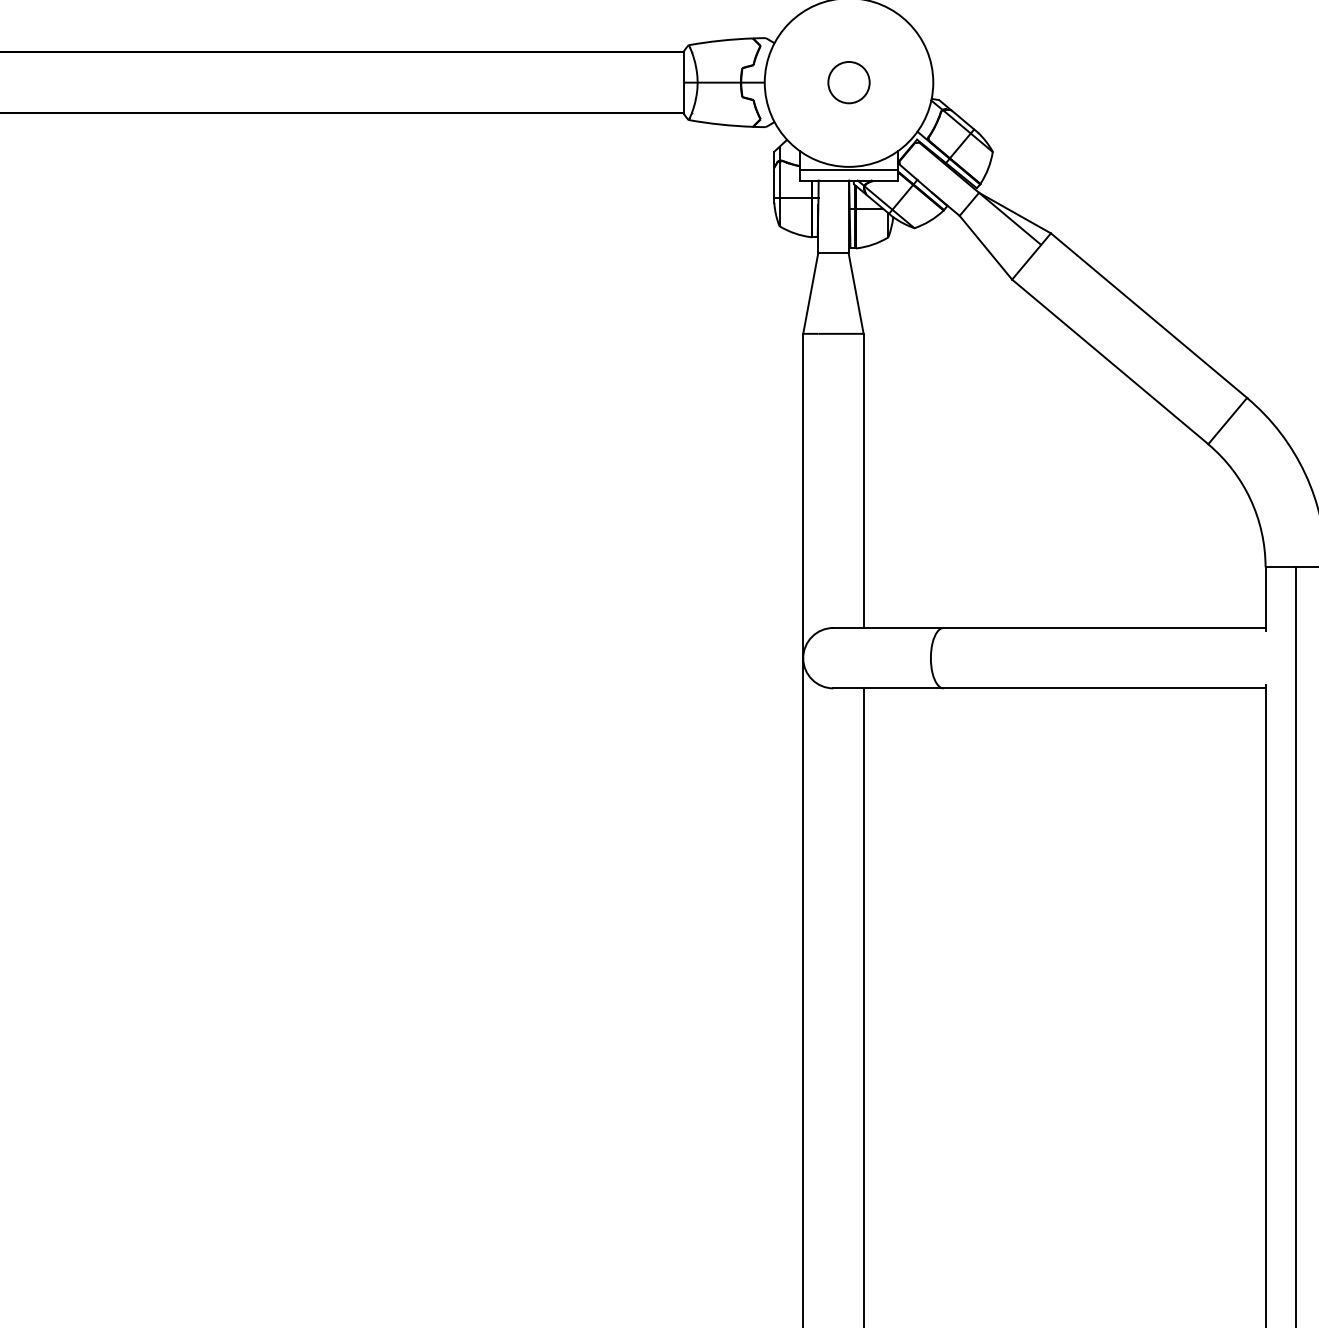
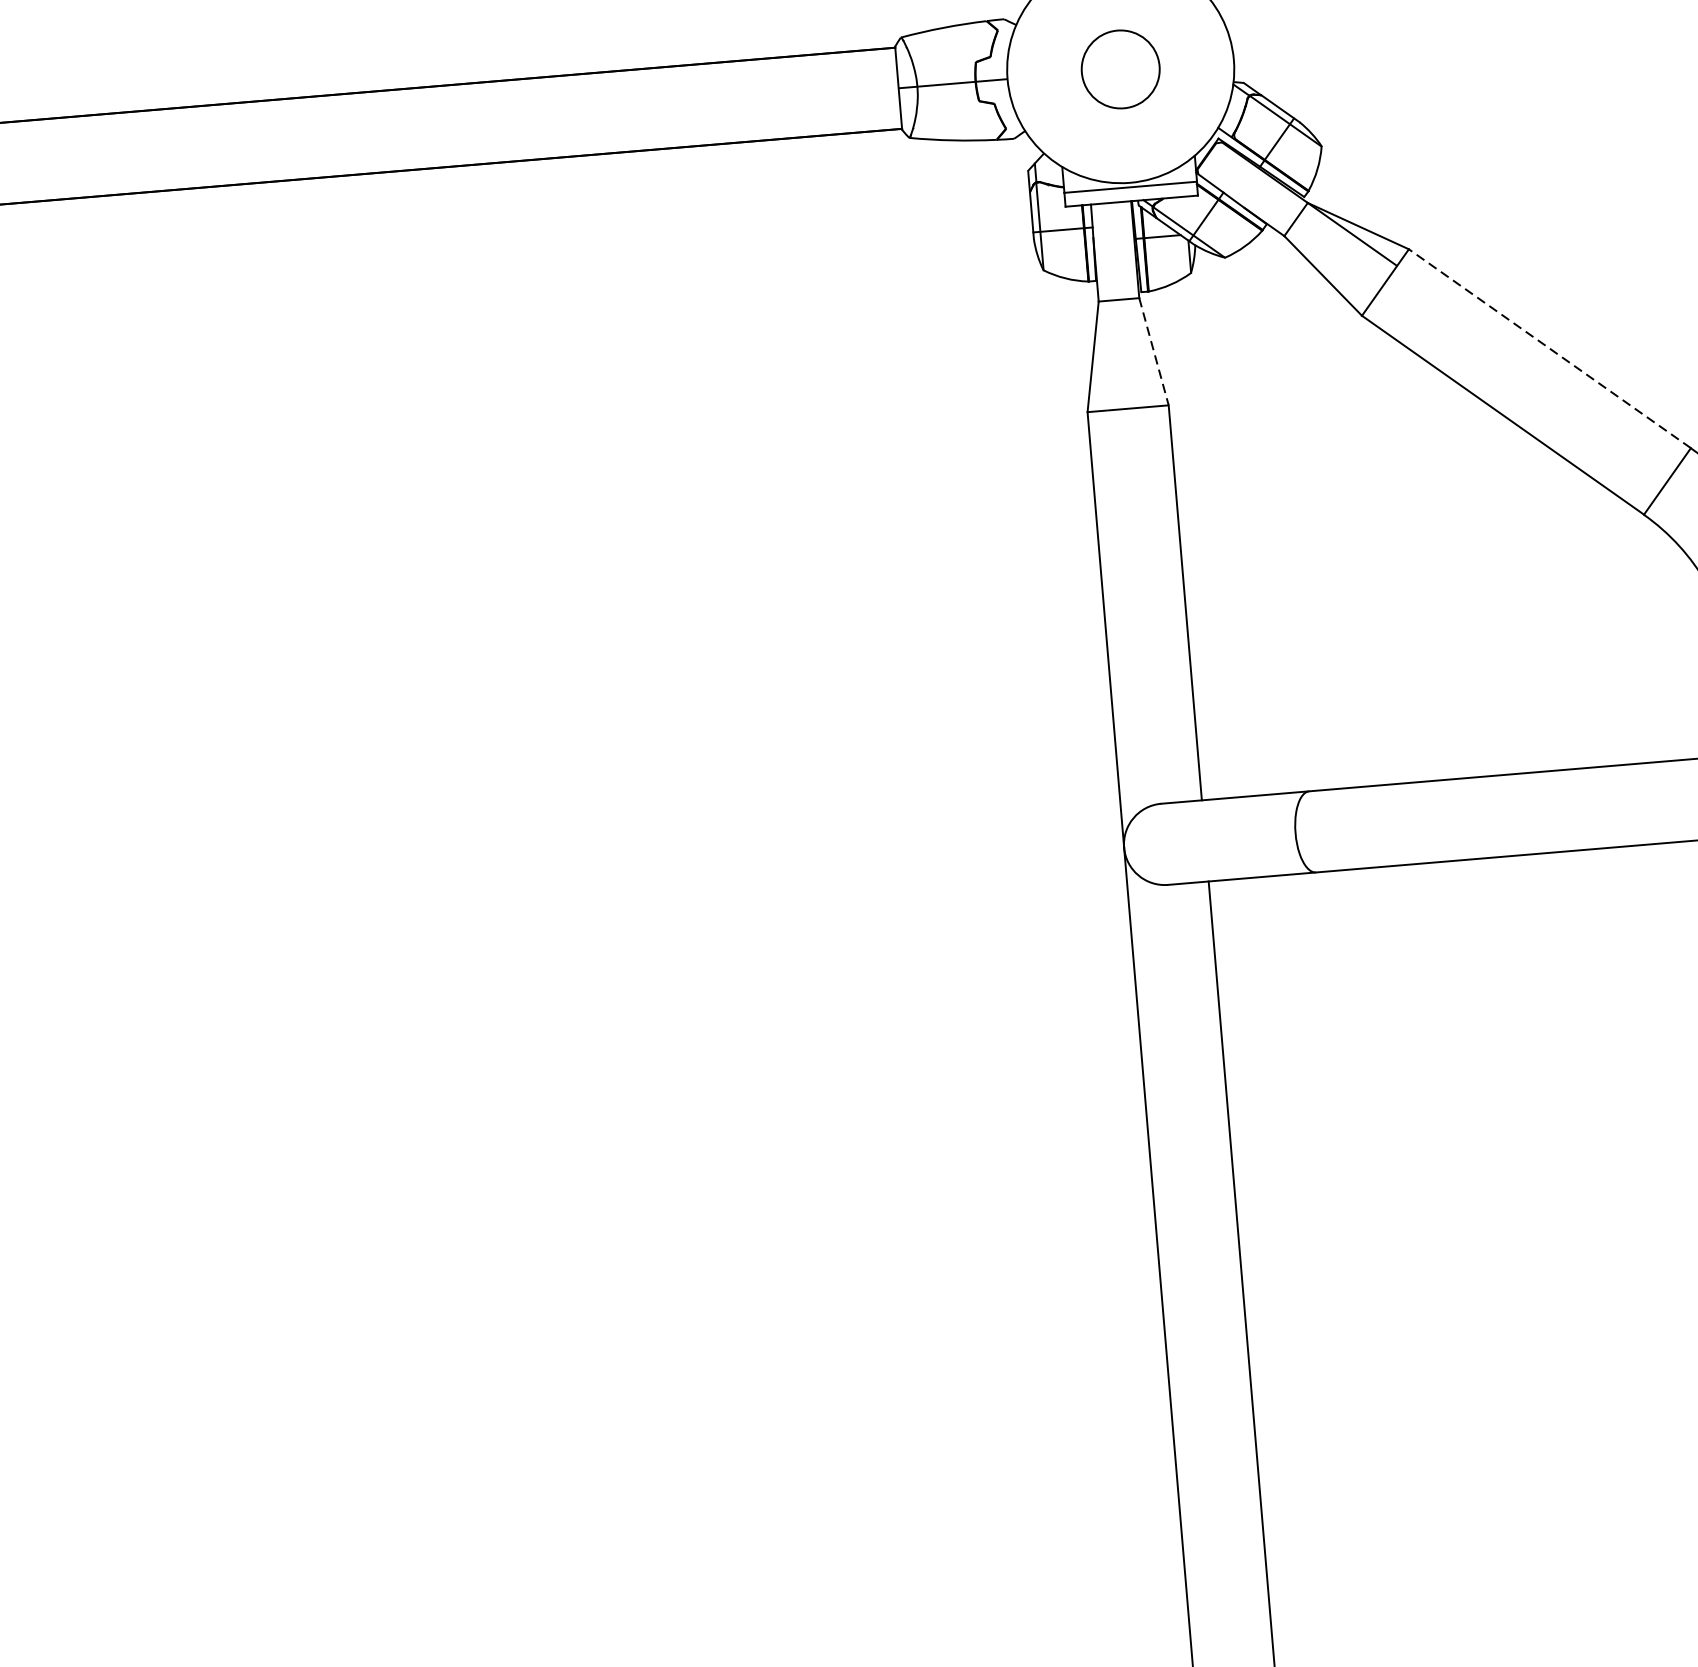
circle: (848, 82) -> (1120, 69), size x1.4
line: (856, 293) -> (1154, 351), solid -> dashed
line: (1148, 315) -> (1549, 348), solid -> dashed

